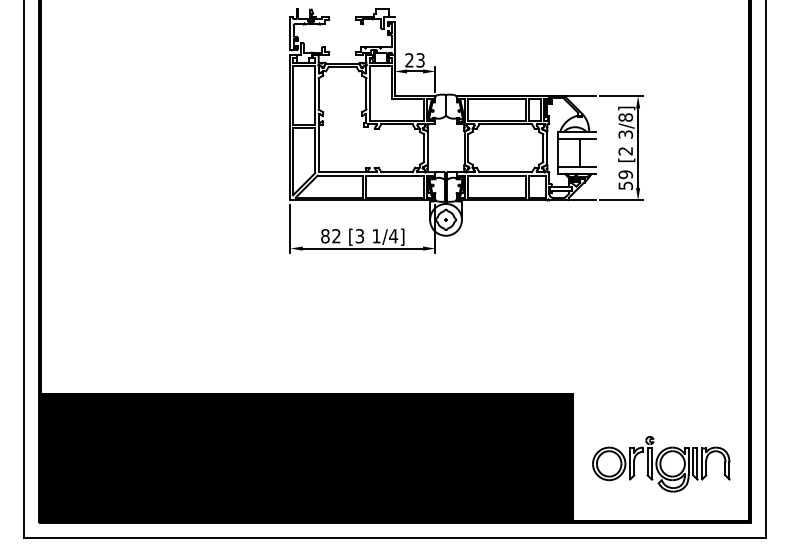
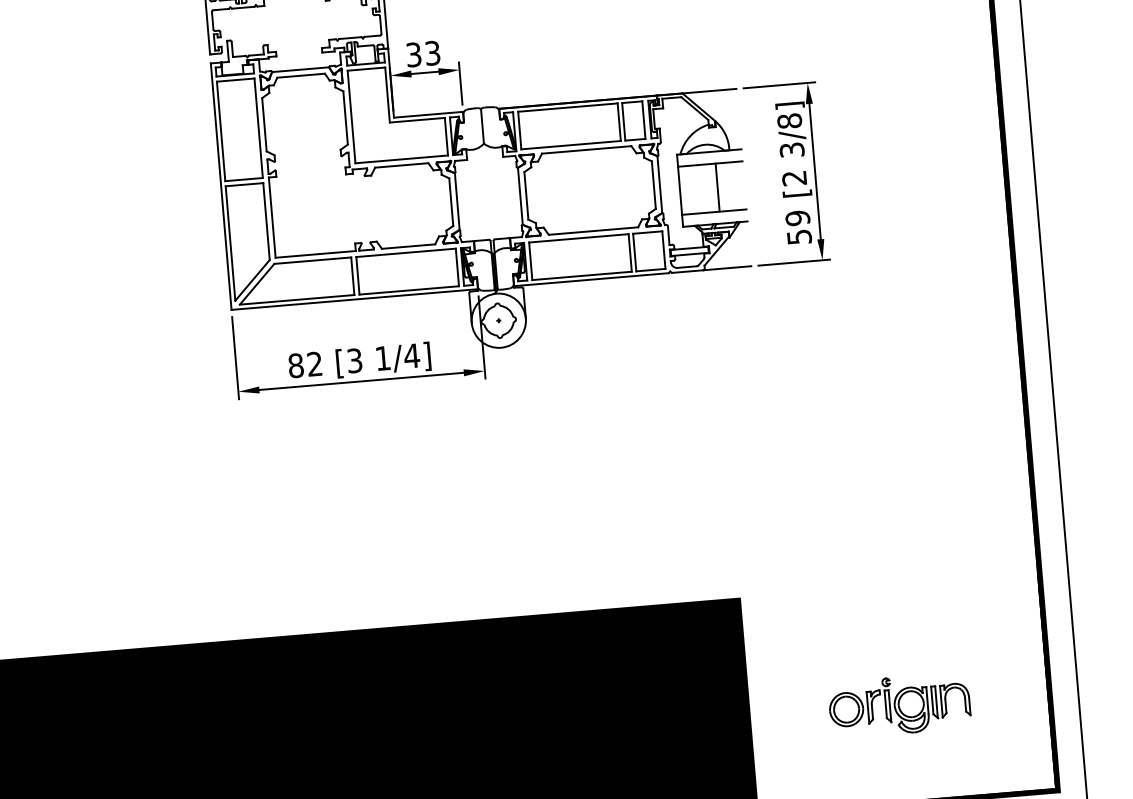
text: (409, 60) -> (413, 55), 23 -> 33
part: (661, 464) -> (899, 705), size x0.6

